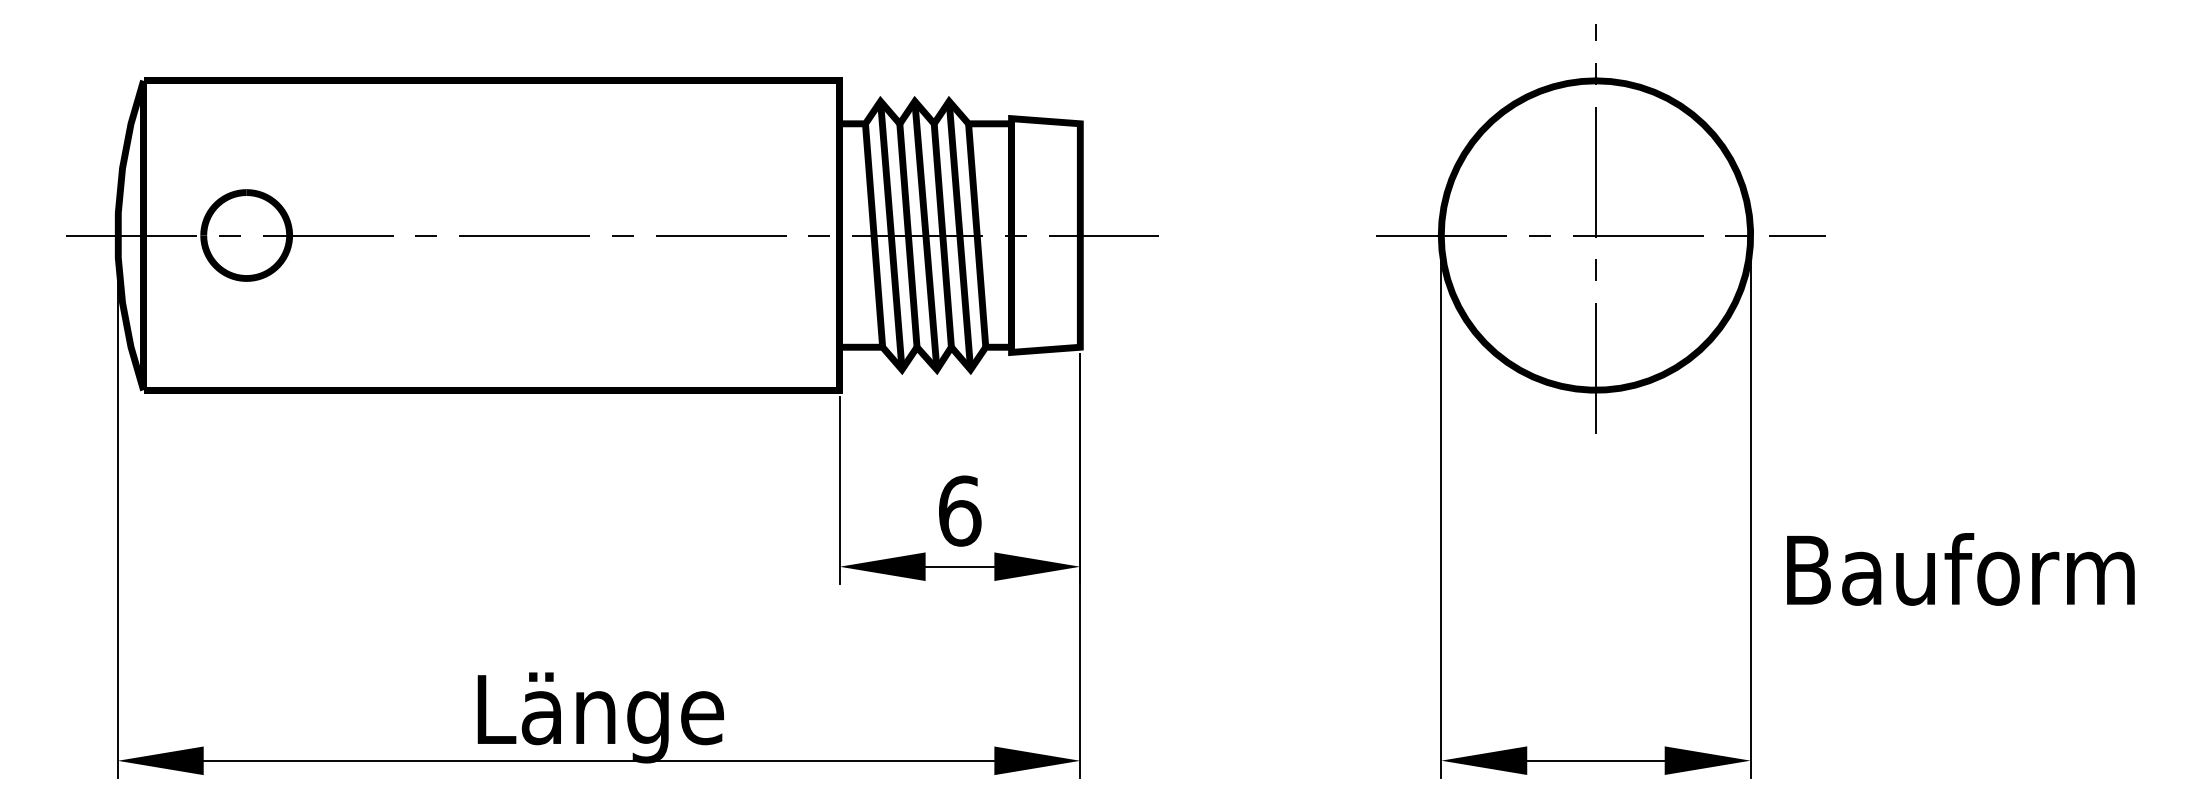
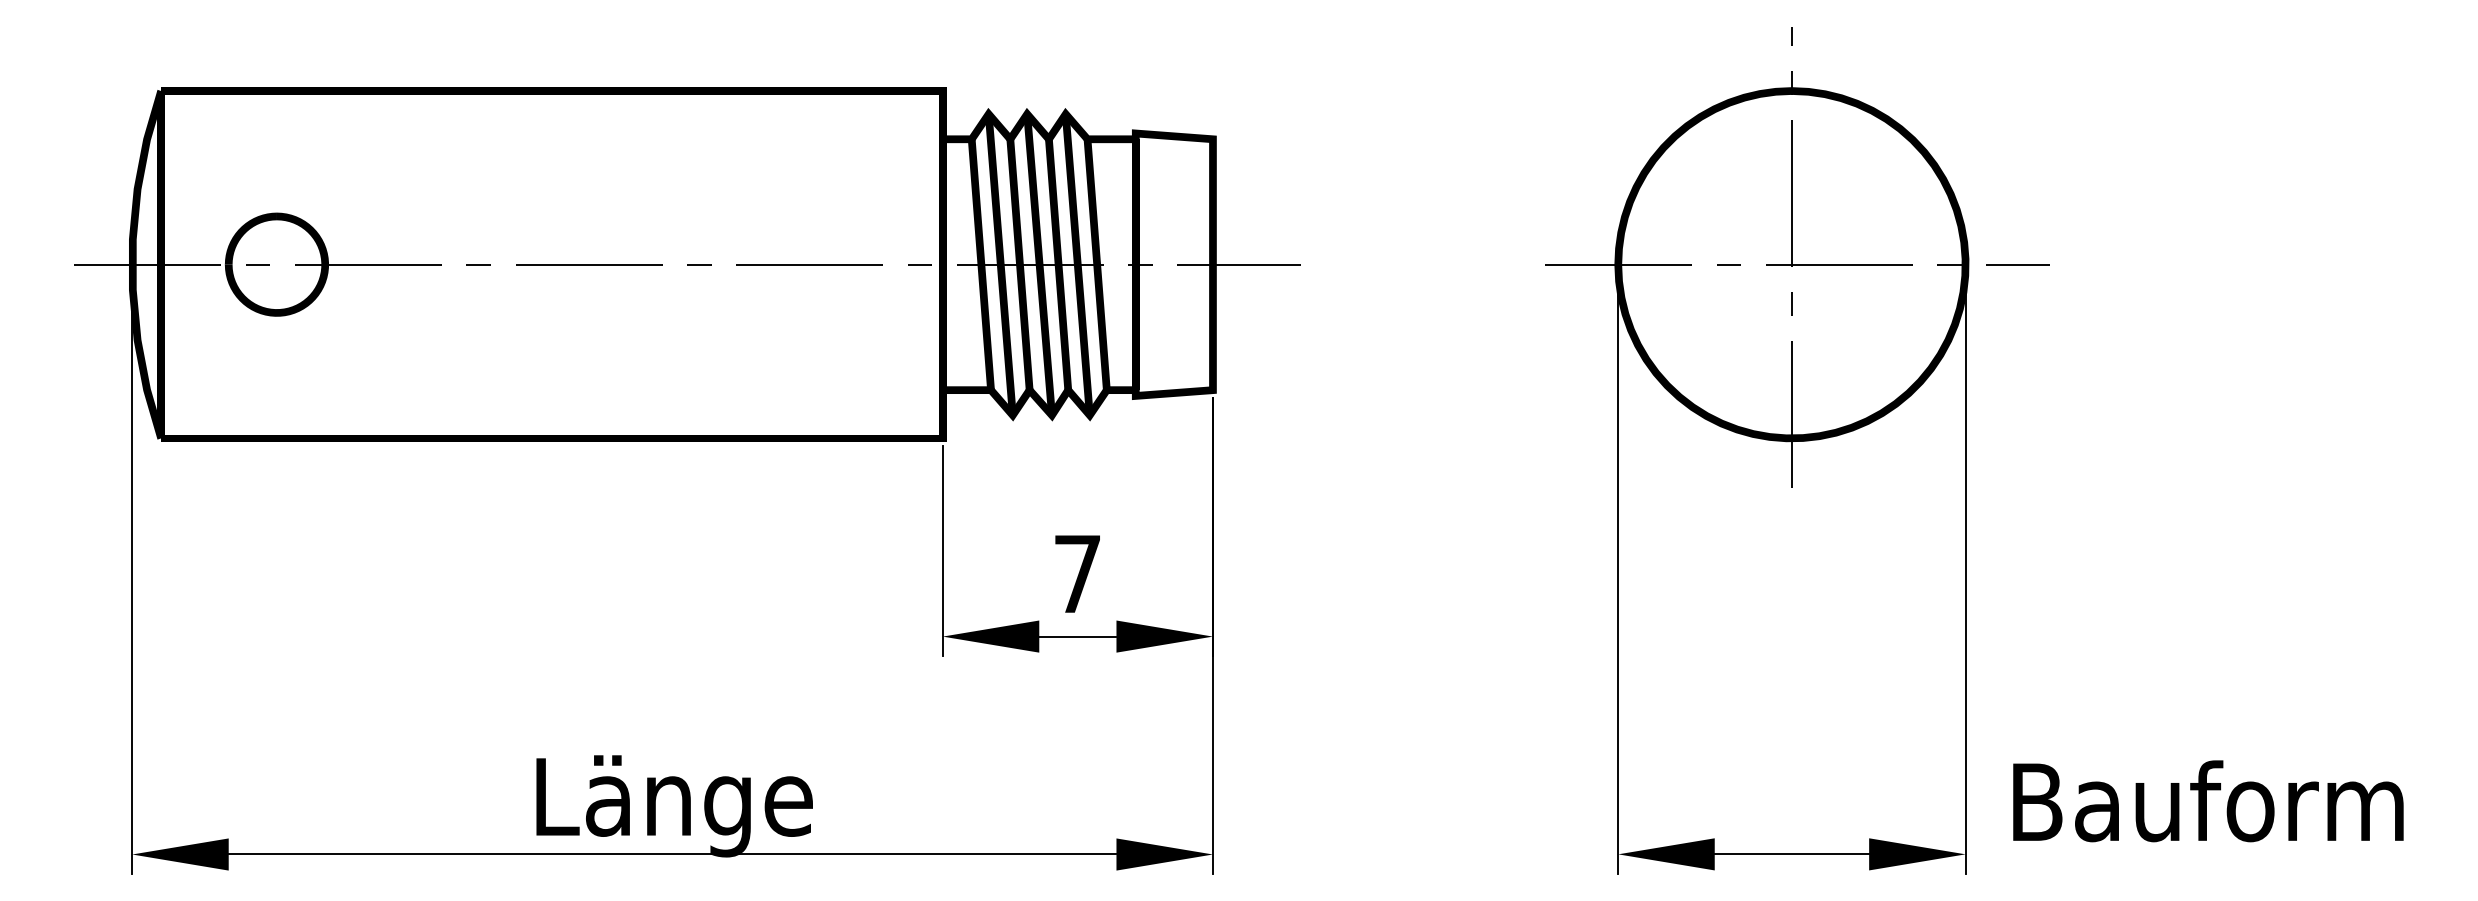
text: (960, 510) -> (1078, 573), 6 -> 7
text: (1960, 569) -> (2207, 801), moved

